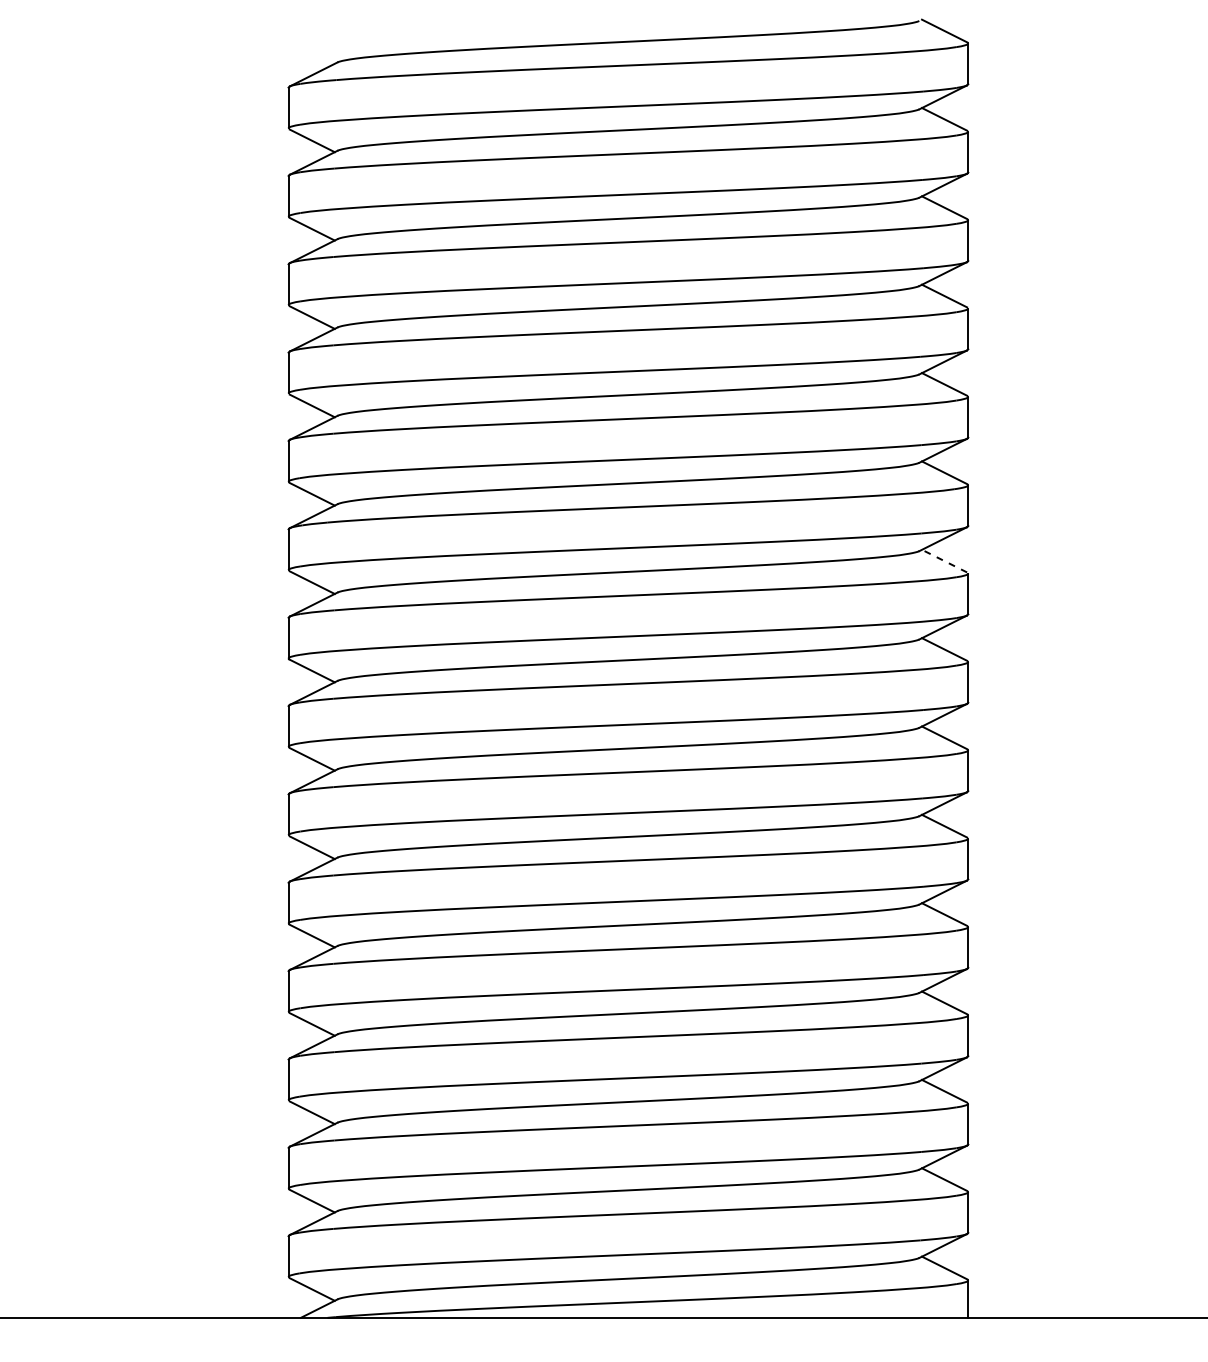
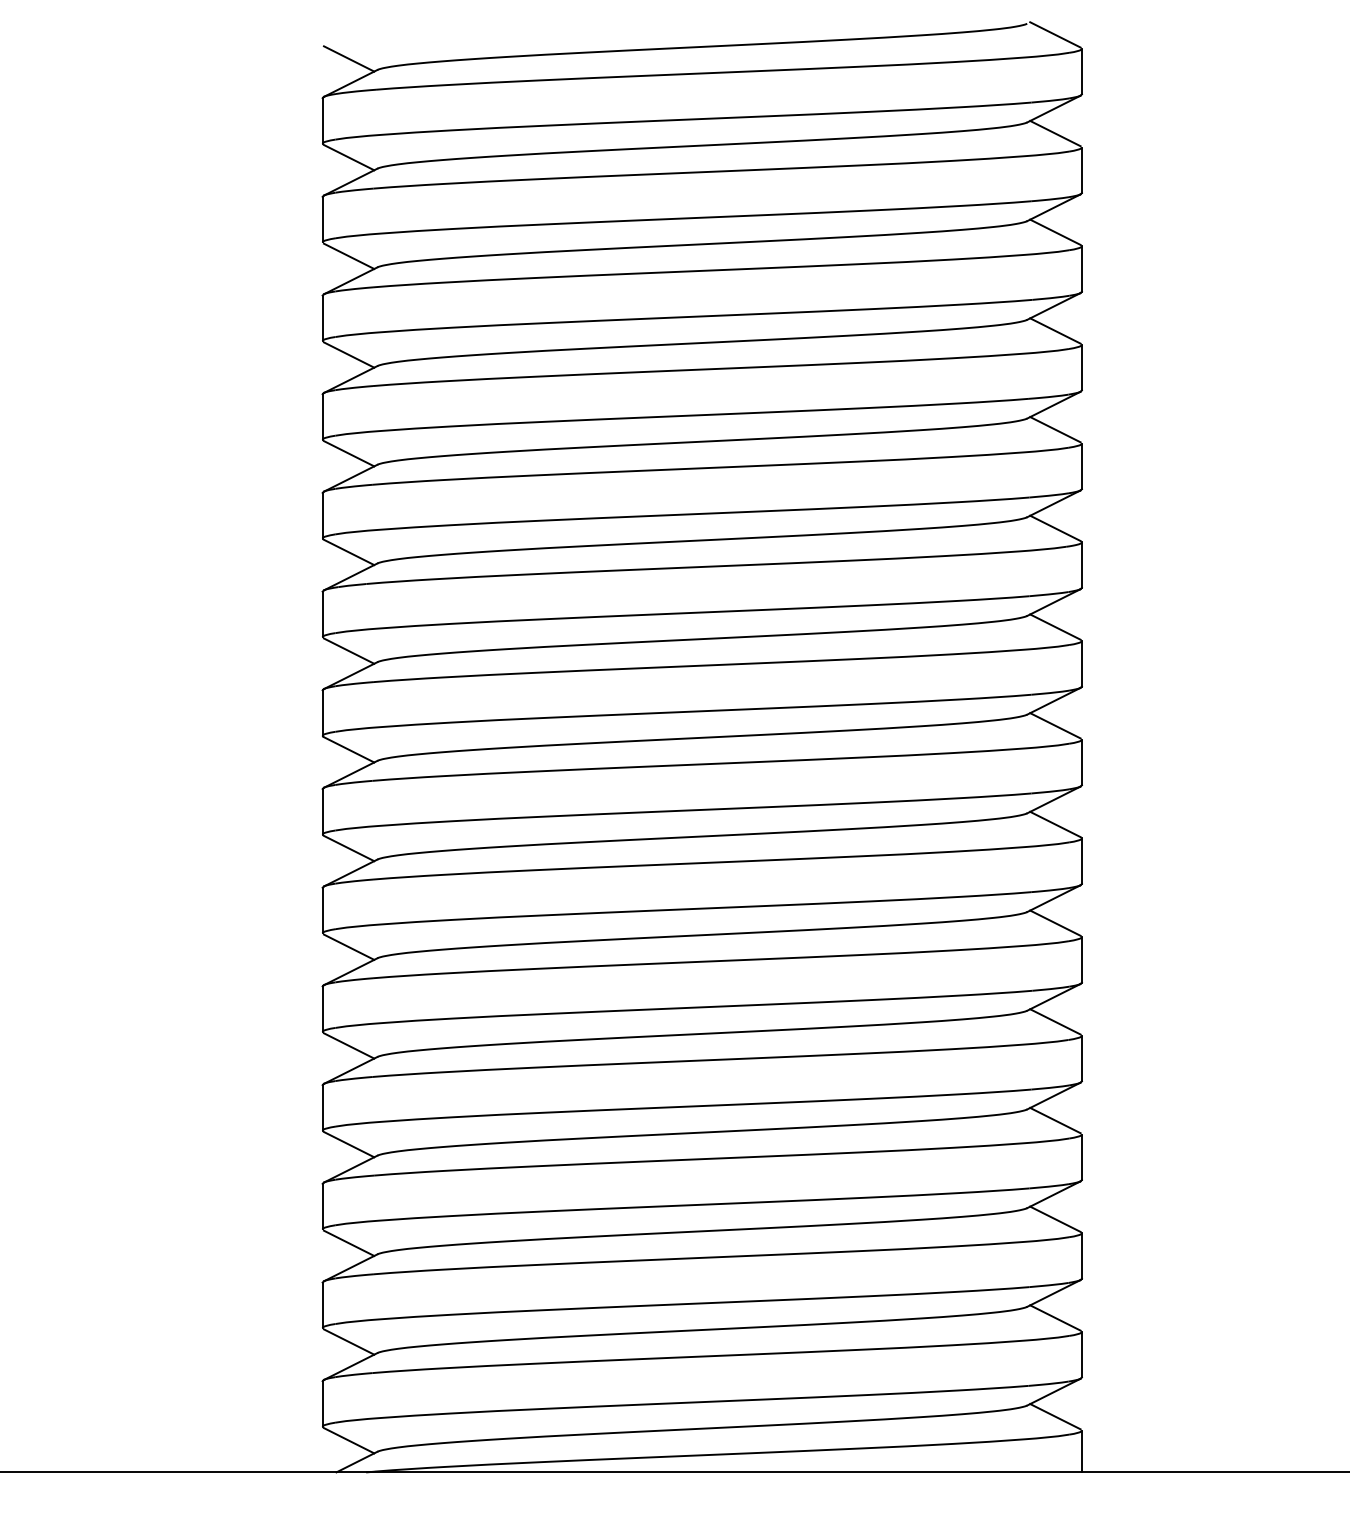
line: (311, 52) -> (348, 58), added
line: (943, 560) -> (1054, 626), dashed -> solid

